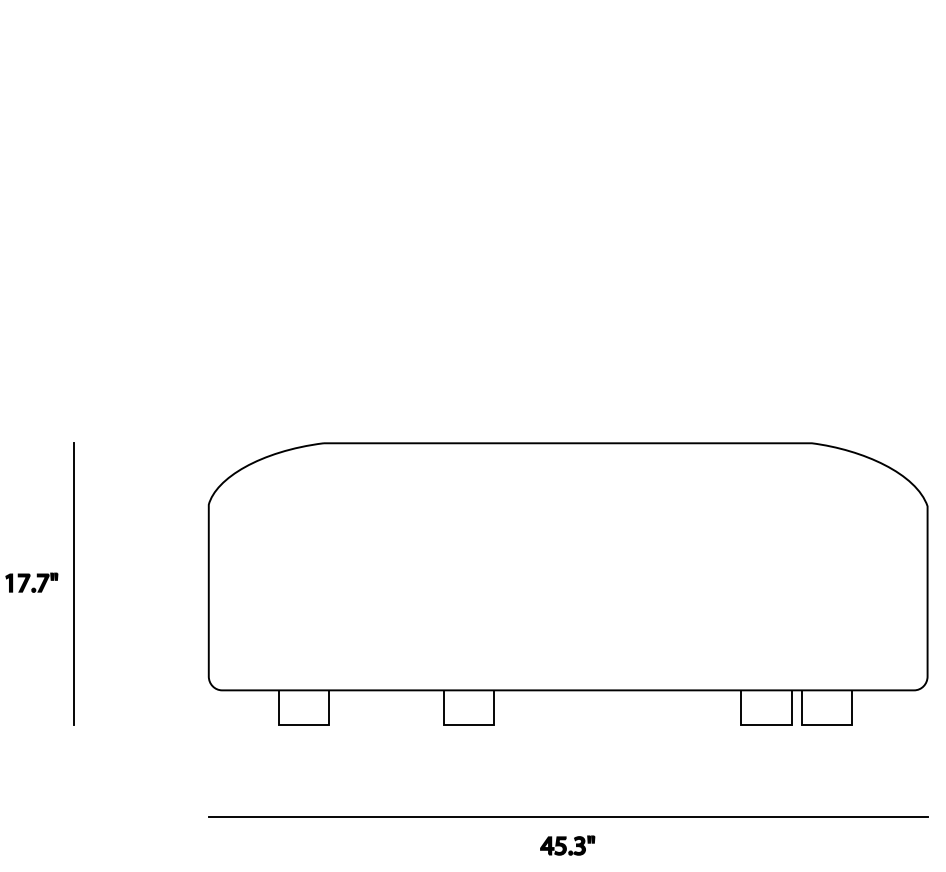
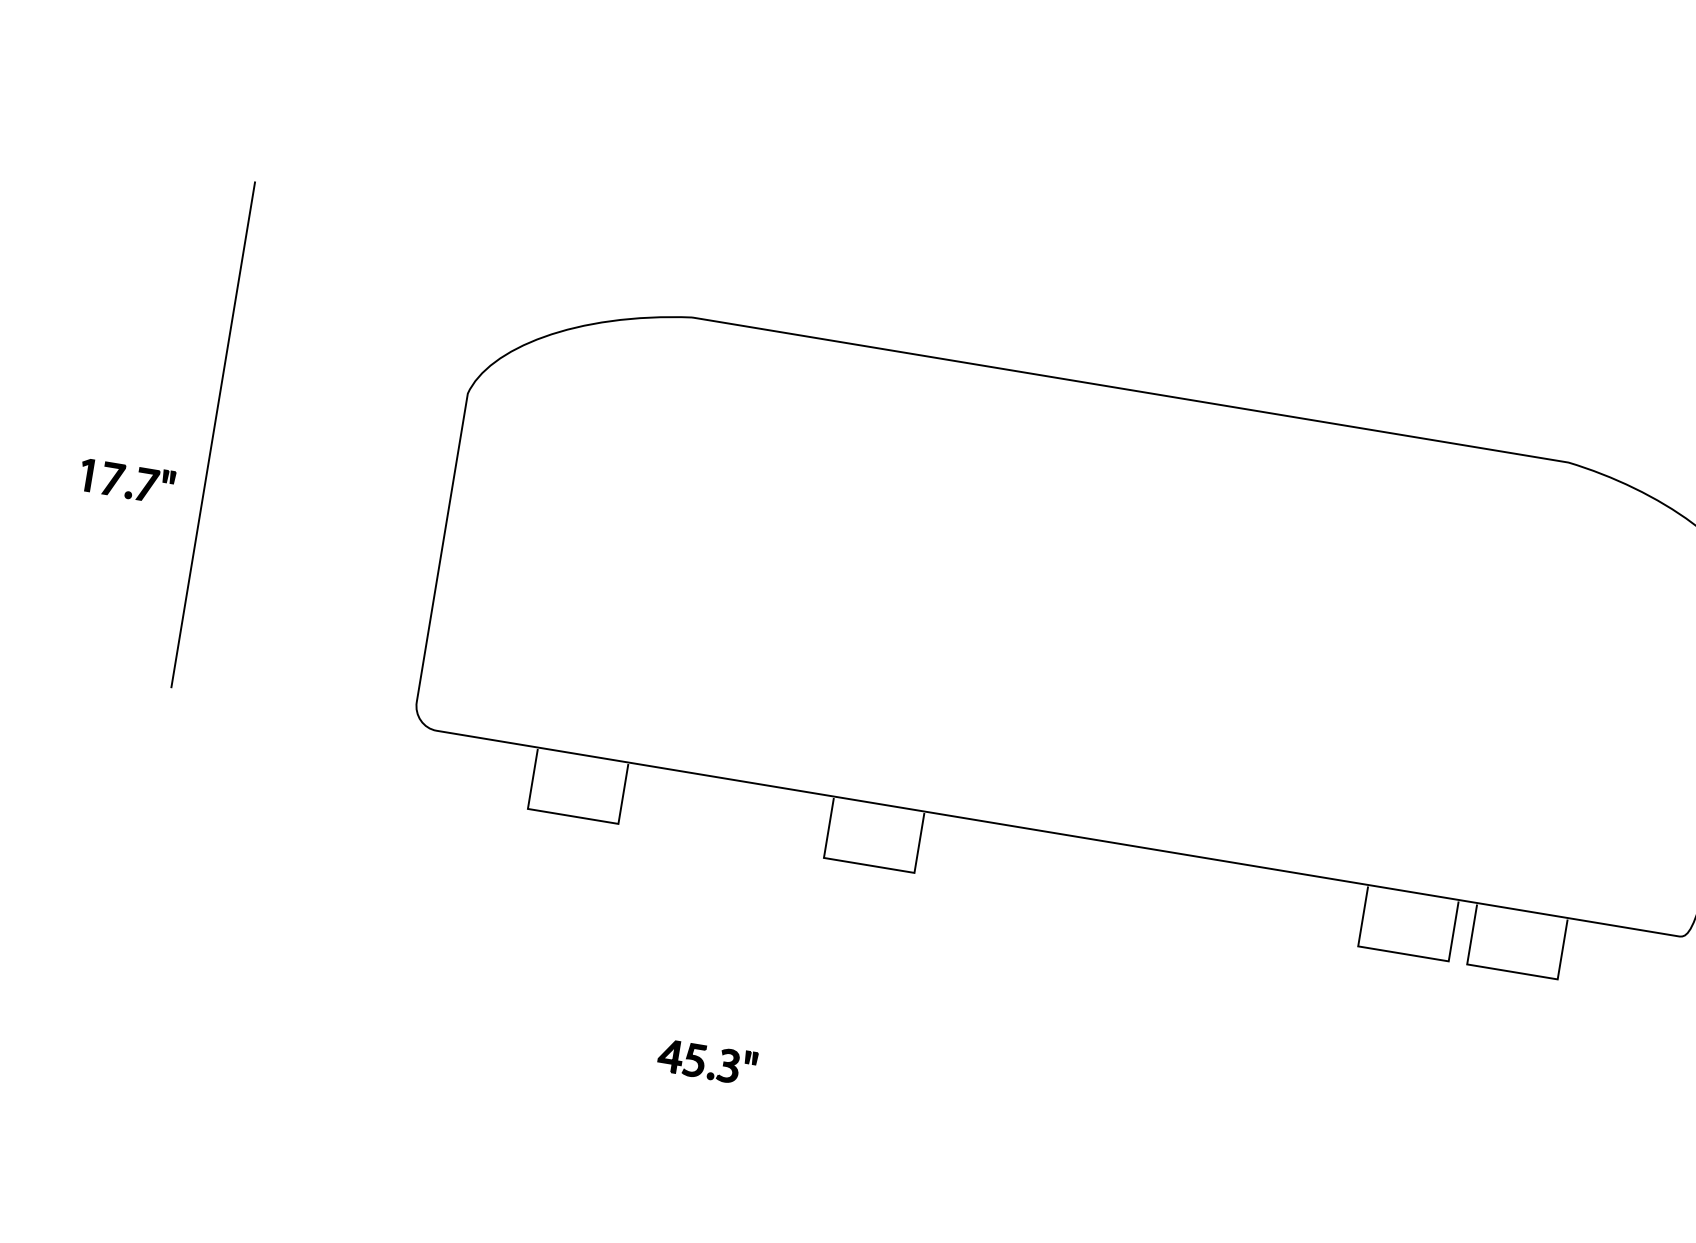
line: (73, 583) -> (211, 433), moved
line: (567, 816) -> (1018, 1059), removed
part: (567, 845) -> (707, 1061), moved

